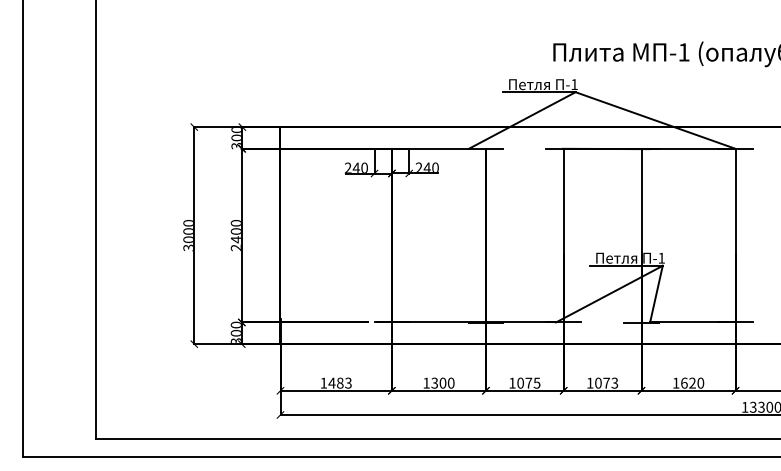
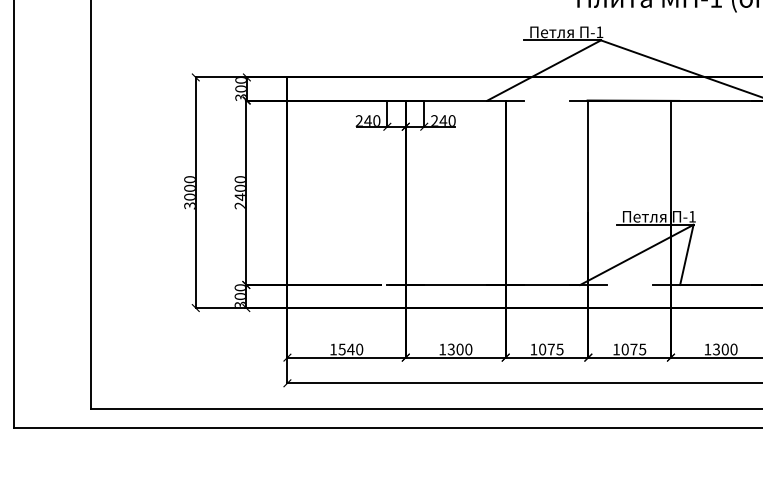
text: (339, 382) -> (350, 348), 1483 -> 1540
text: (614, 382) -> (642, 348), 1073 -> 1075
text: (688, 382) -> (720, 348), 1620 -> 1300

